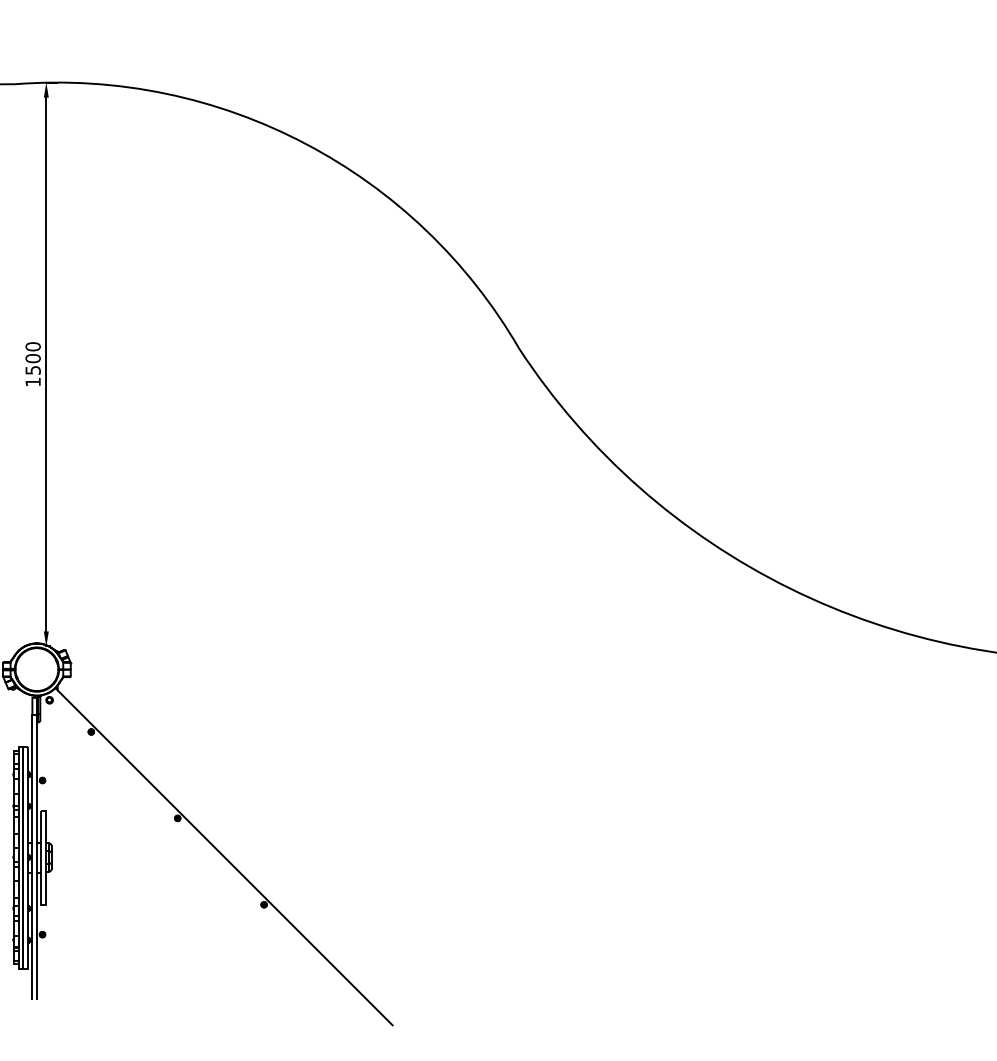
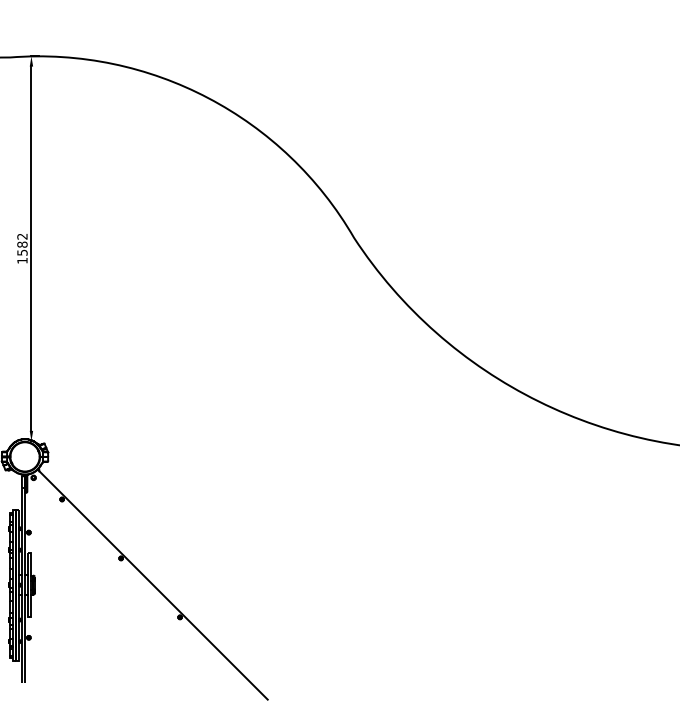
text: (33, 352) -> (22, 240), 1500 -> 1582

